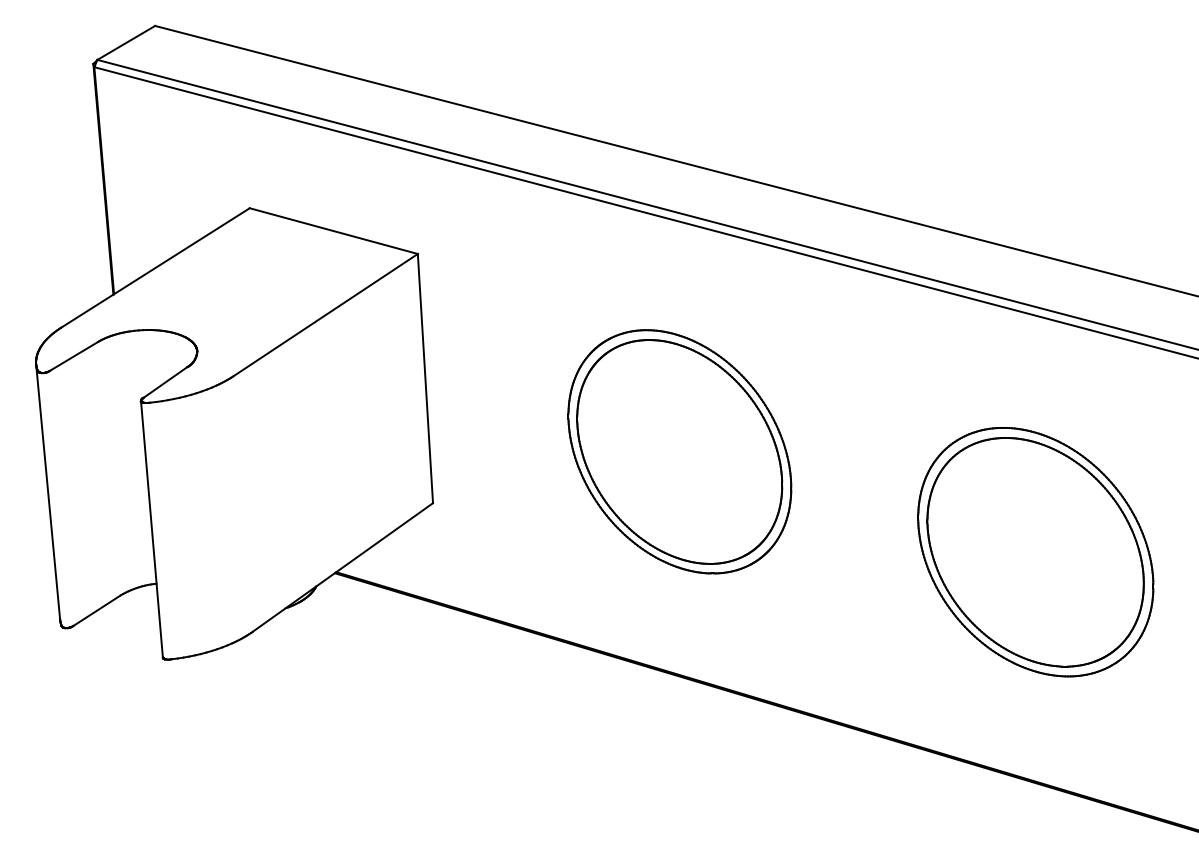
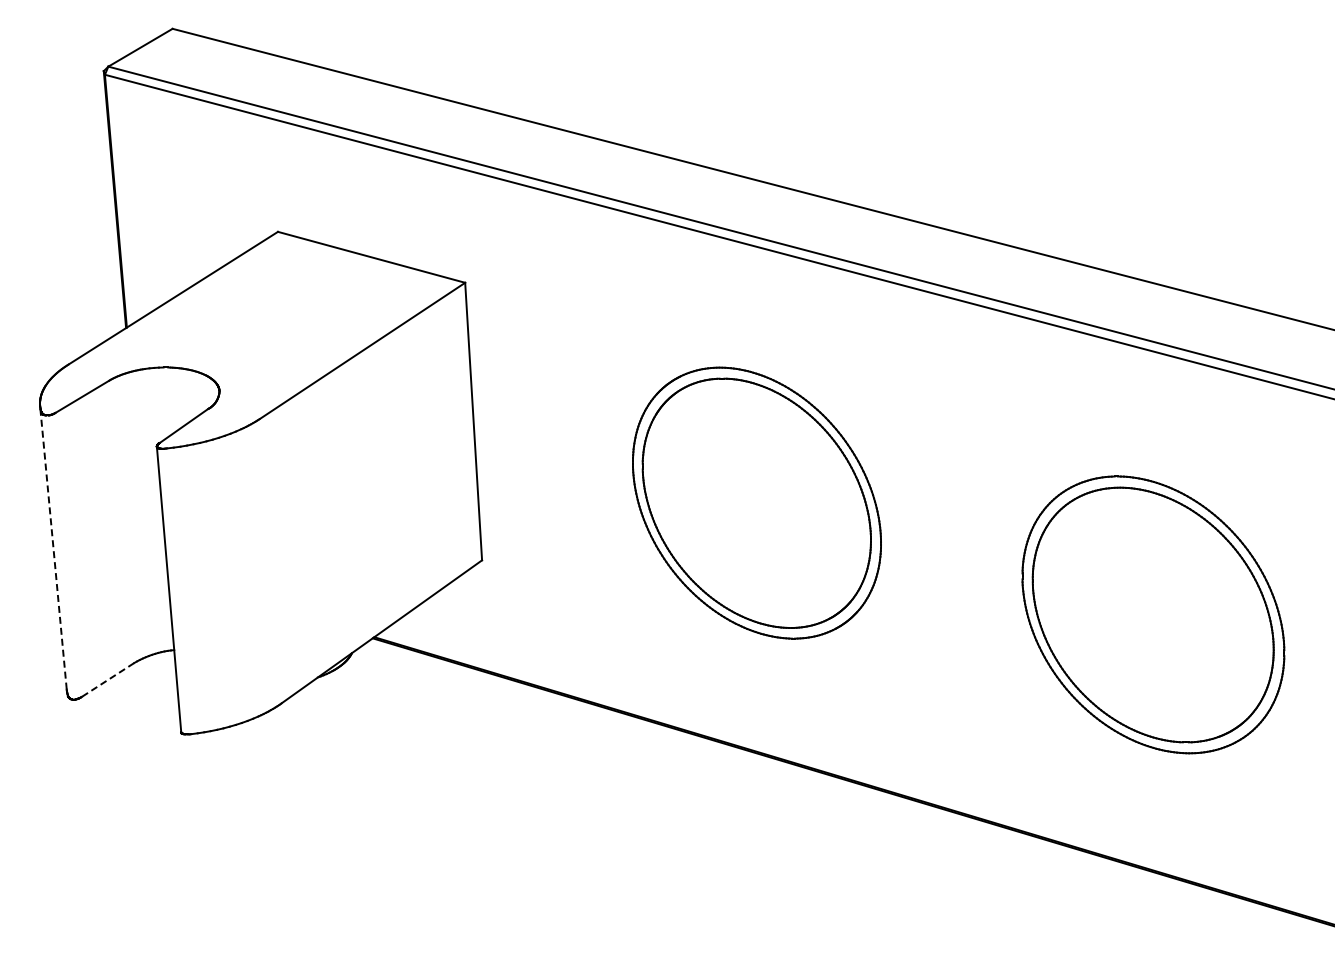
line: (48, 491) -> (53, 547), solid -> dashed
line: (96, 611) -> (107, 680), solid -> dashed

